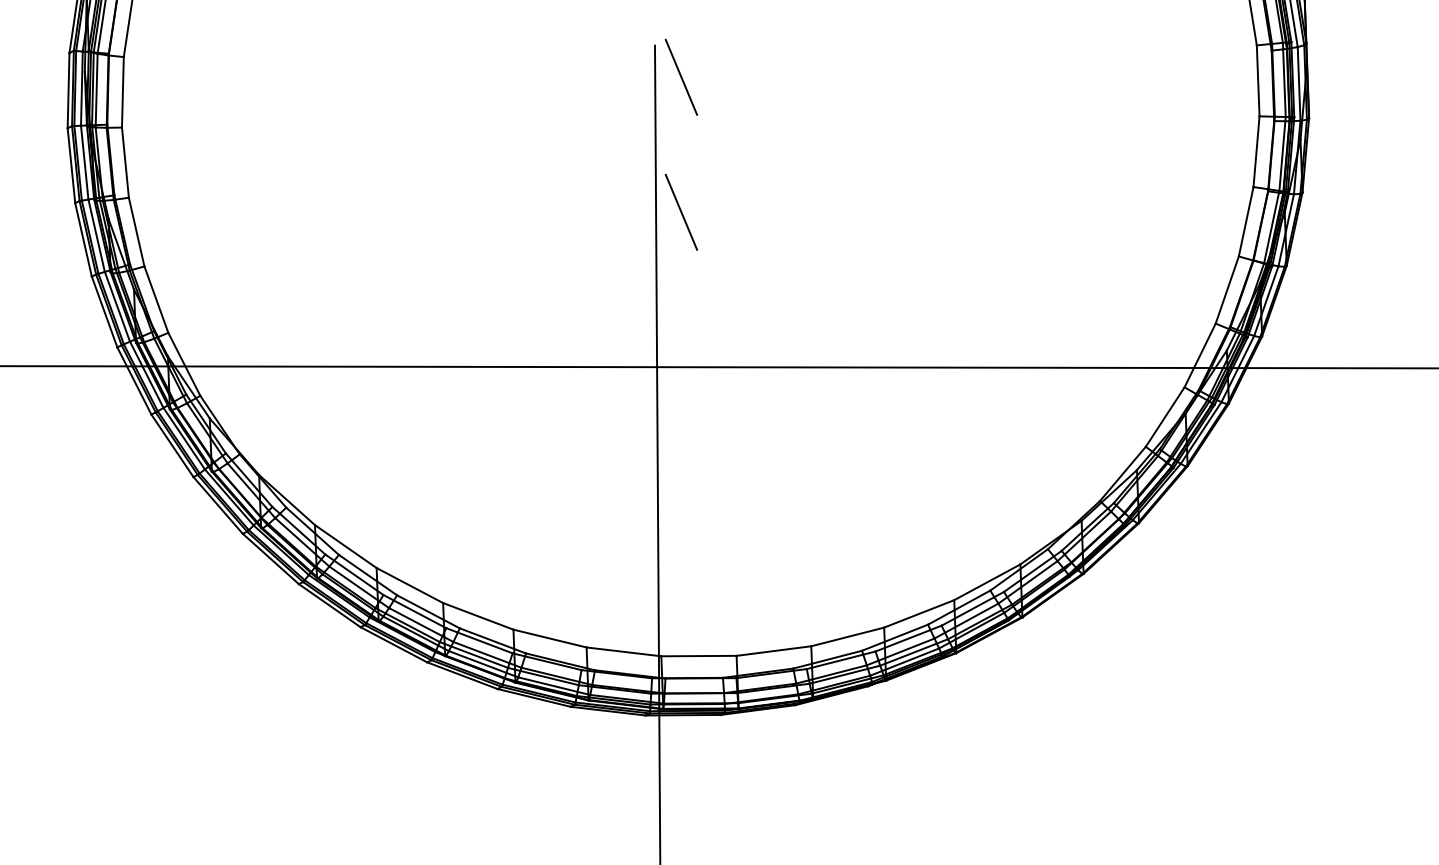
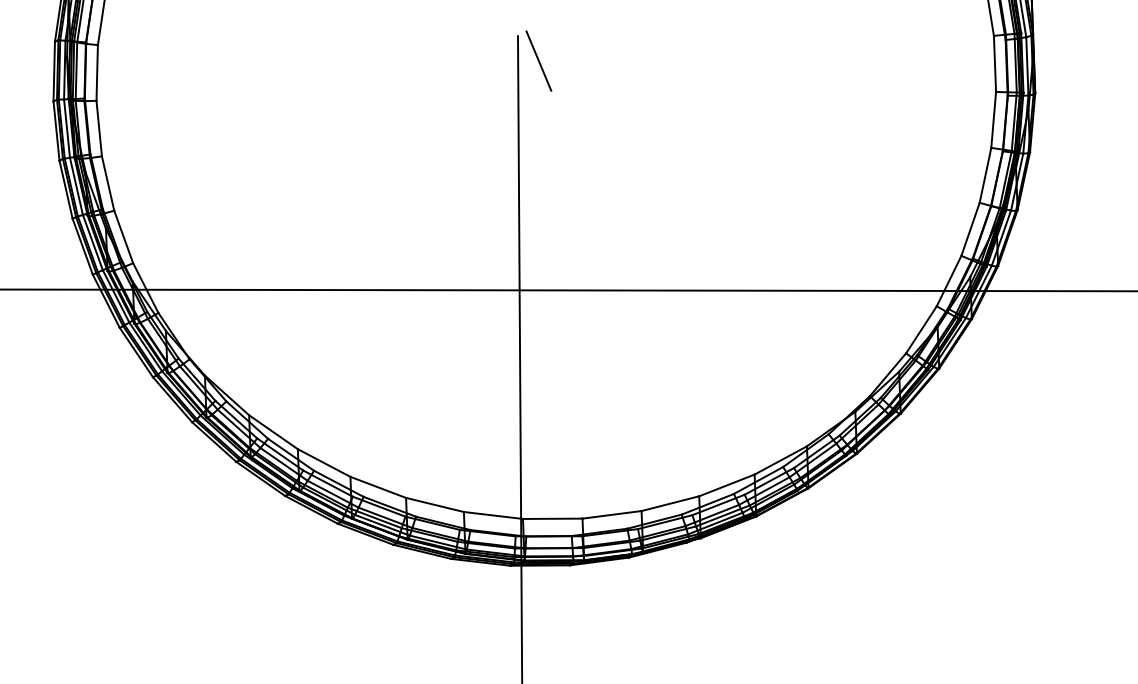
line: (680, 211) -> (538, 167), removed

